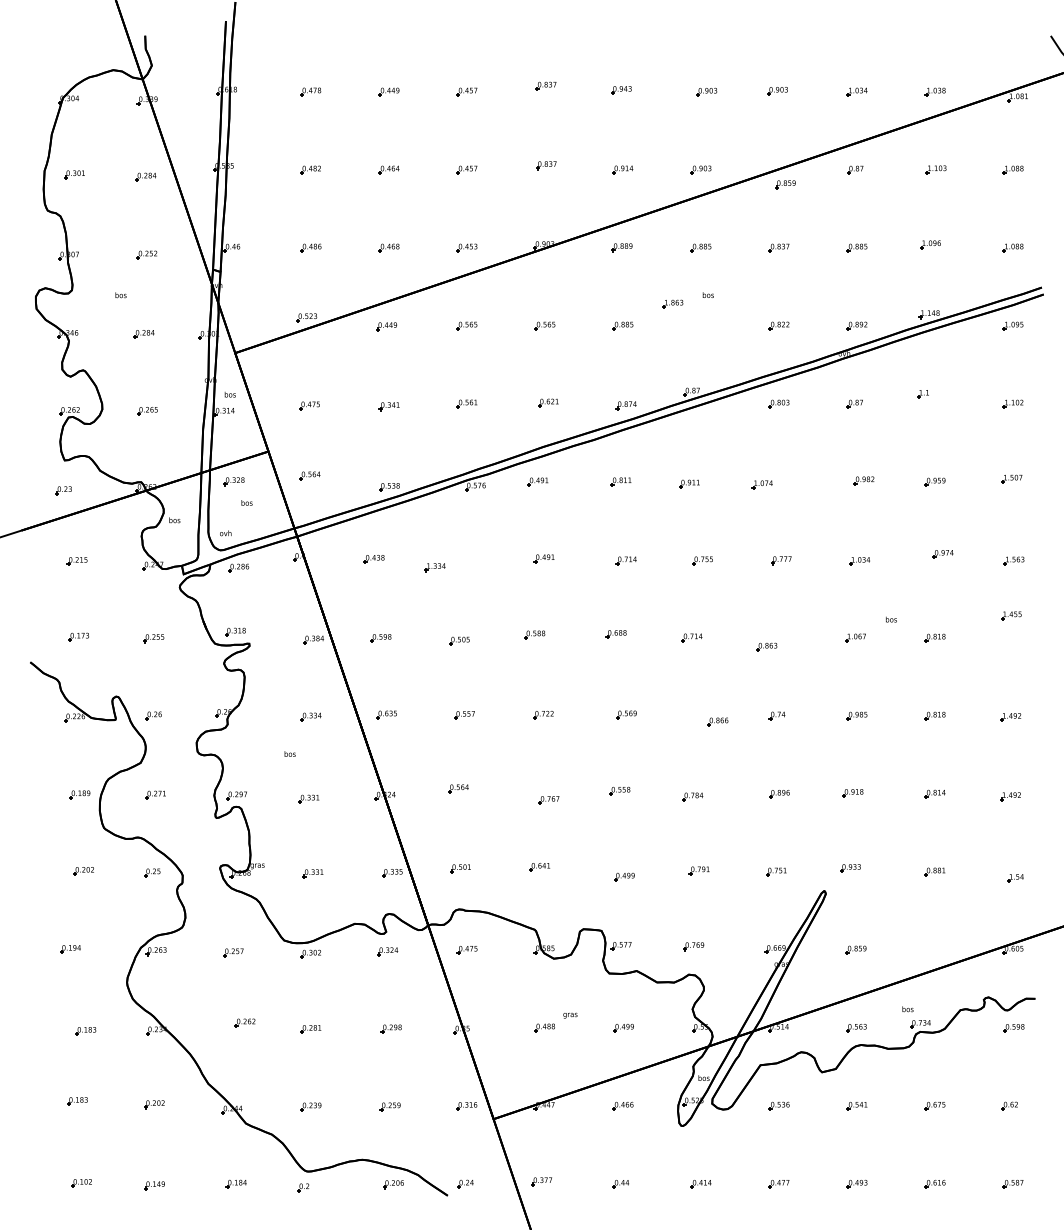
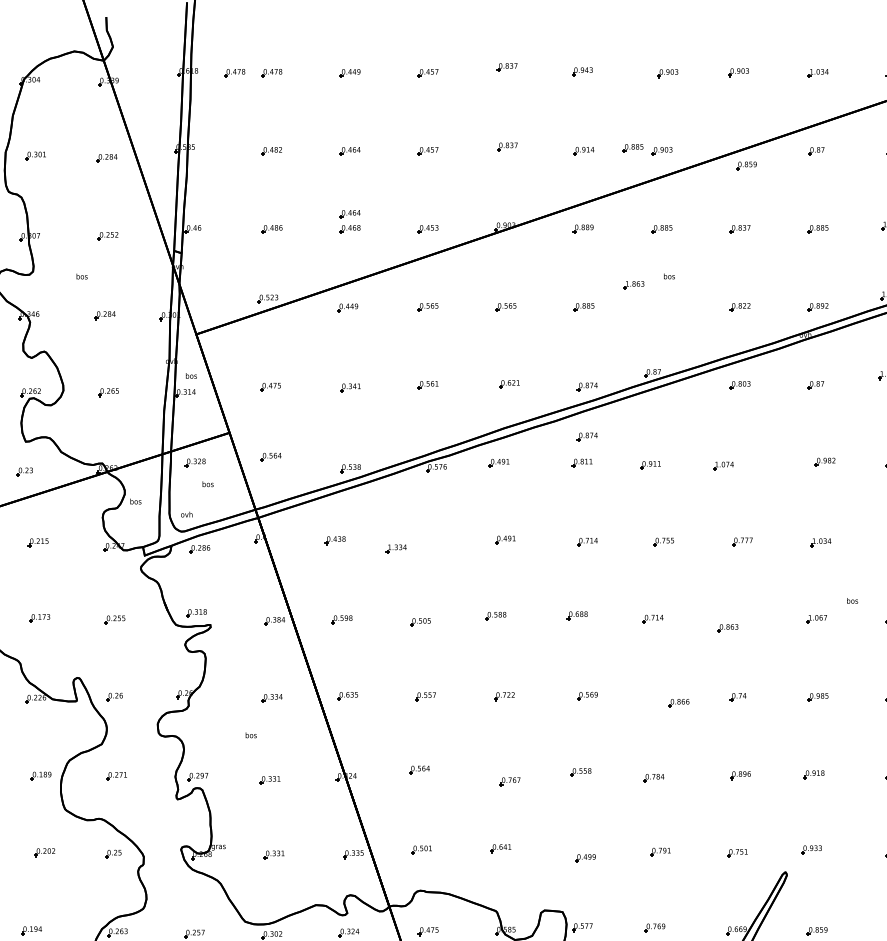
part: (273, 91) -> (234, 72), added
part: (671, 166) -> (632, 147), added
part: (388, 232) -> (349, 213), added
part: (625, 455) -> (586, 436), added

